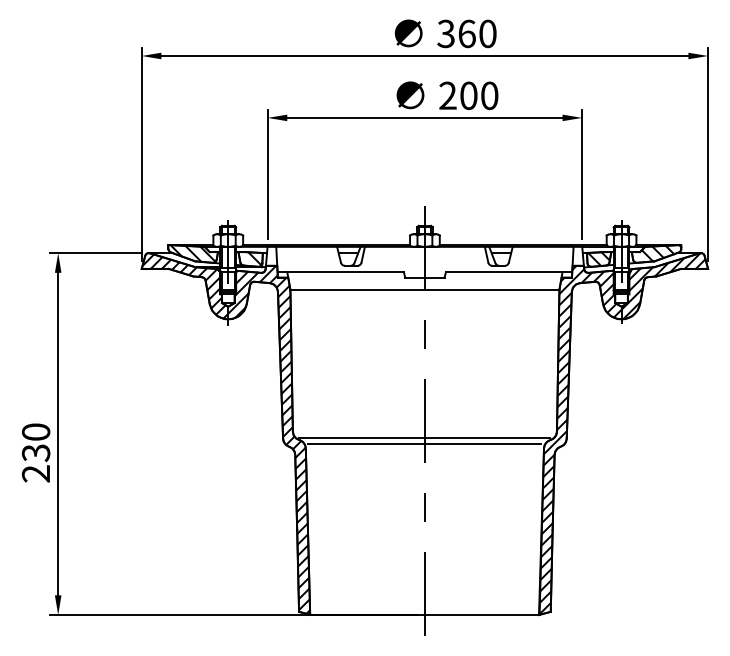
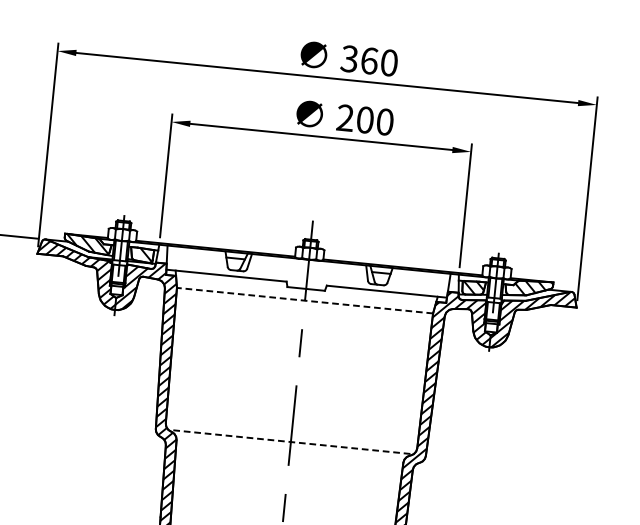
line: (424, 289) -> (304, 300), solid -> dashed
line: (424, 438) -> (290, 442), solid -> dashed
line: (423, 444) -> (288, 447), removed

